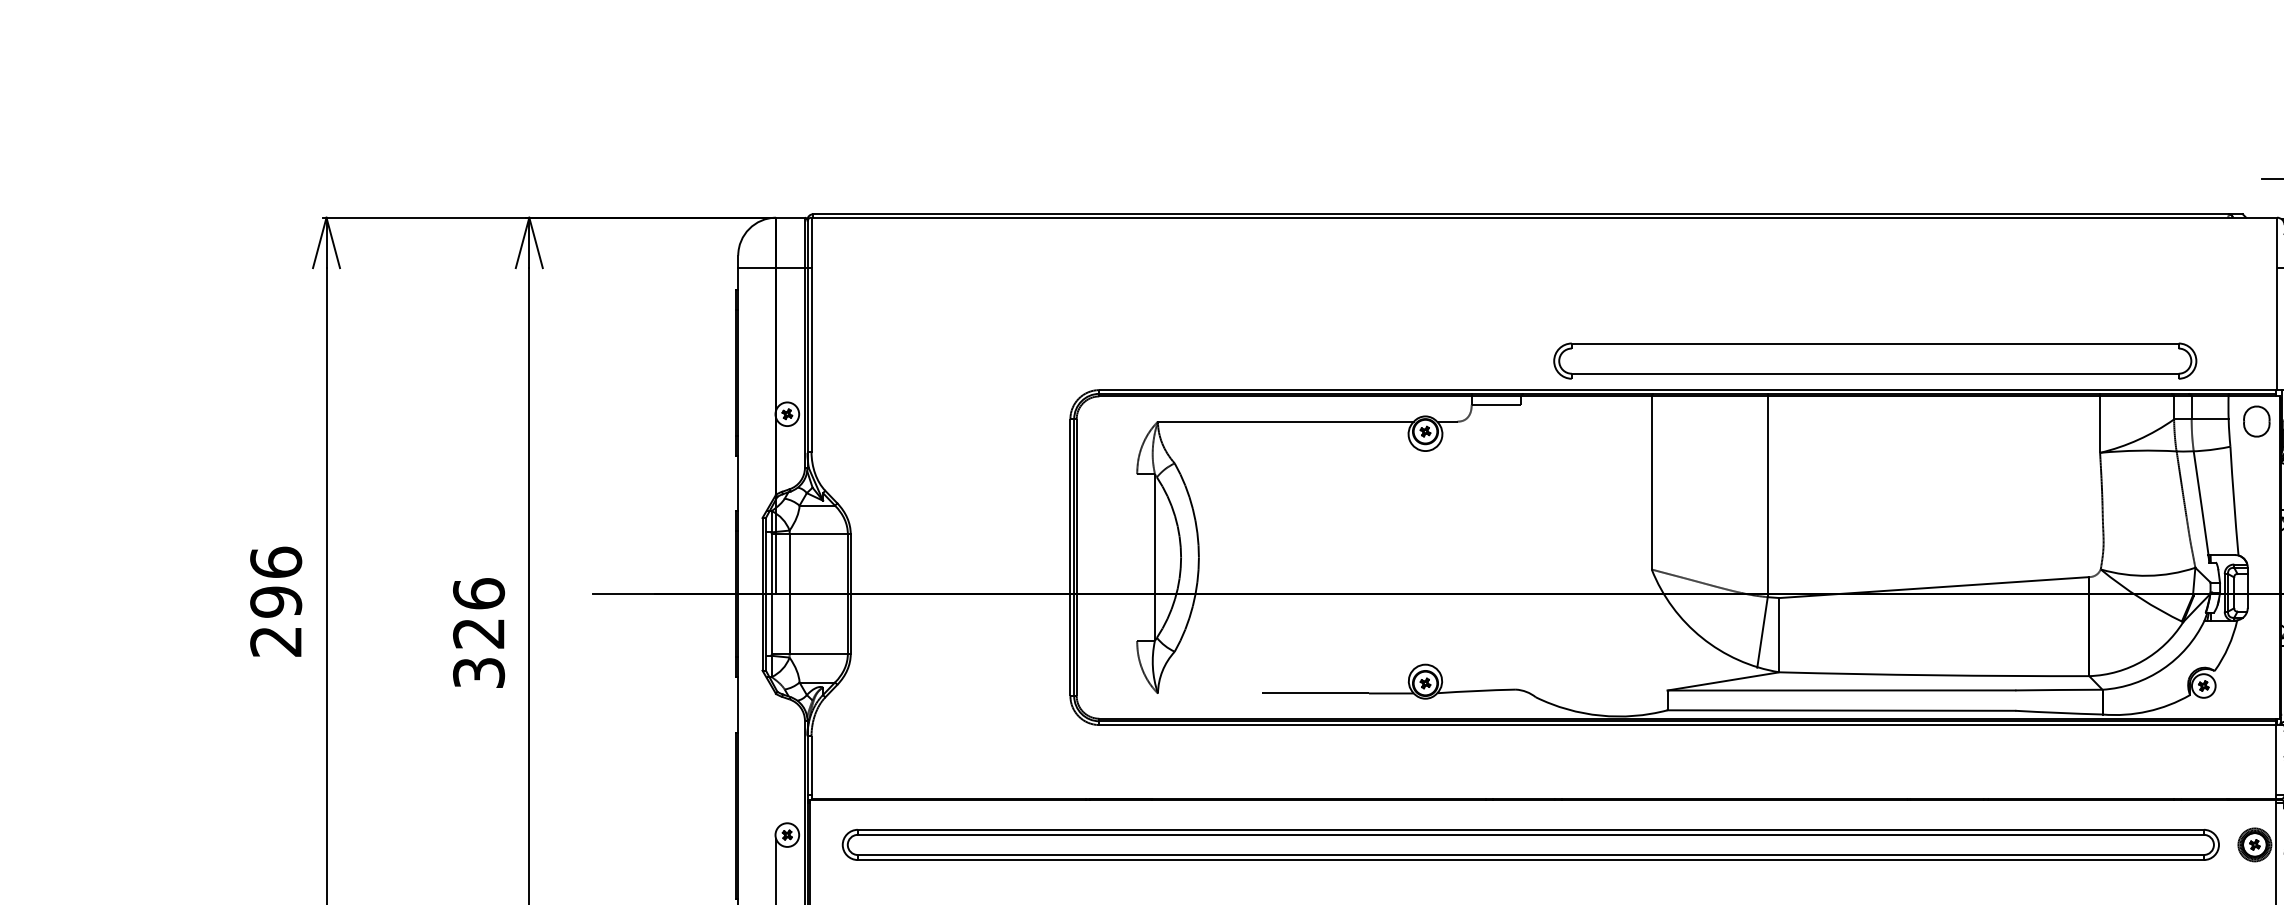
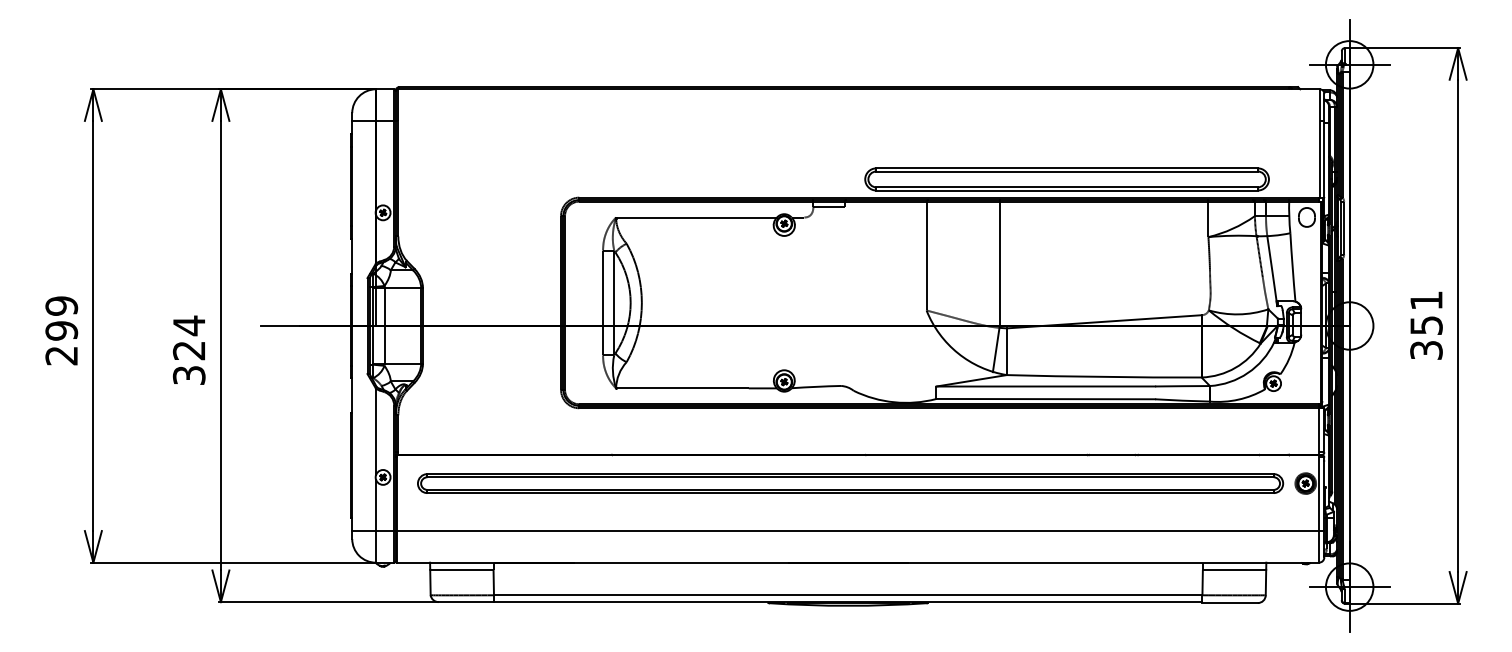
line: (1874, 348) -> (1066, 171), added
line: (1874, 378) -> (1066, 190), added
line: (1137, 556) -> (603, 302), added
text: (275, 561) -> (61, 305), 296 -> 299
text: (477, 593) -> (188, 325), 326 -> 324
line: (1209, 693) -> (648, 388), added
line: (776, 762) -> (376, 431), added

